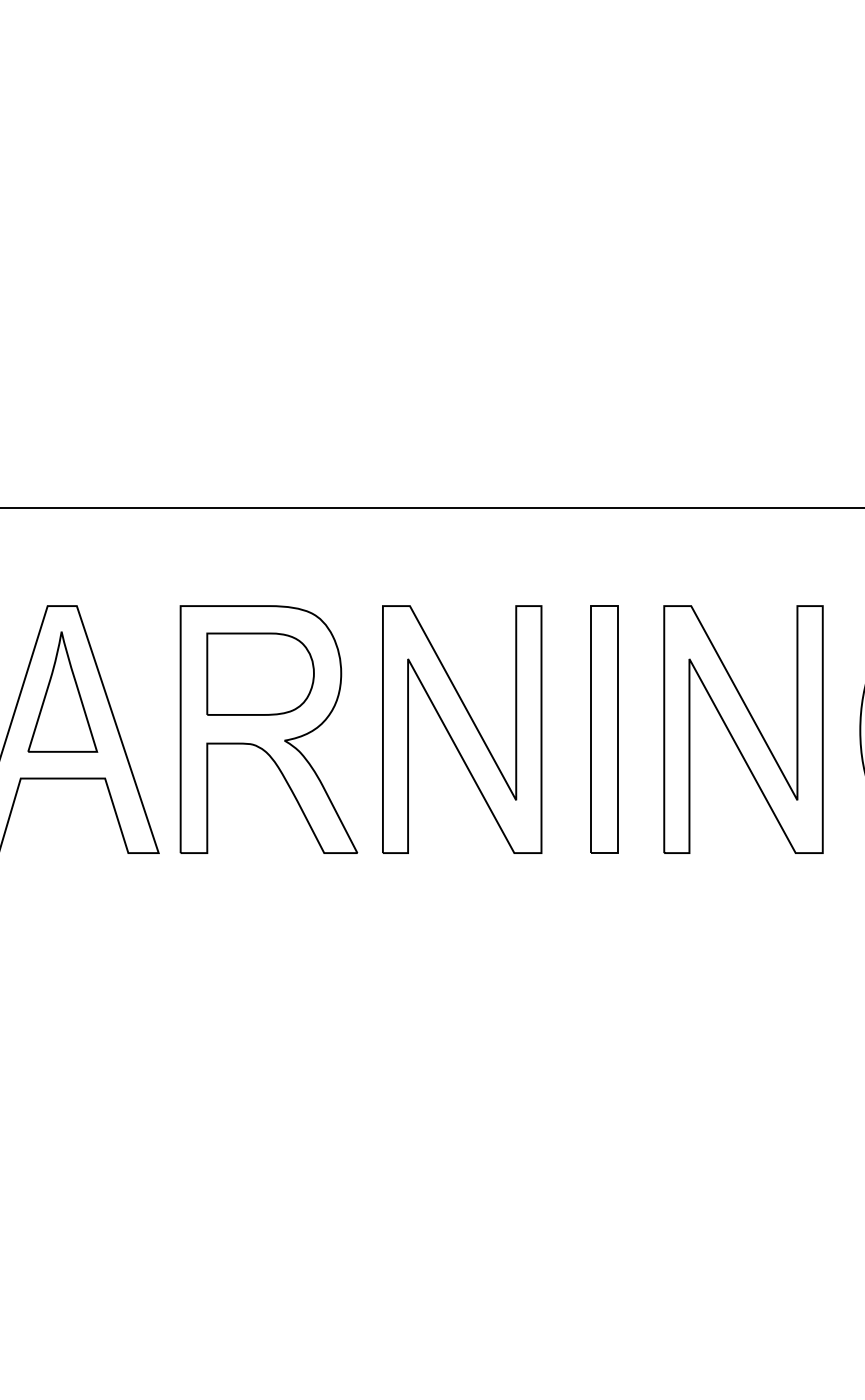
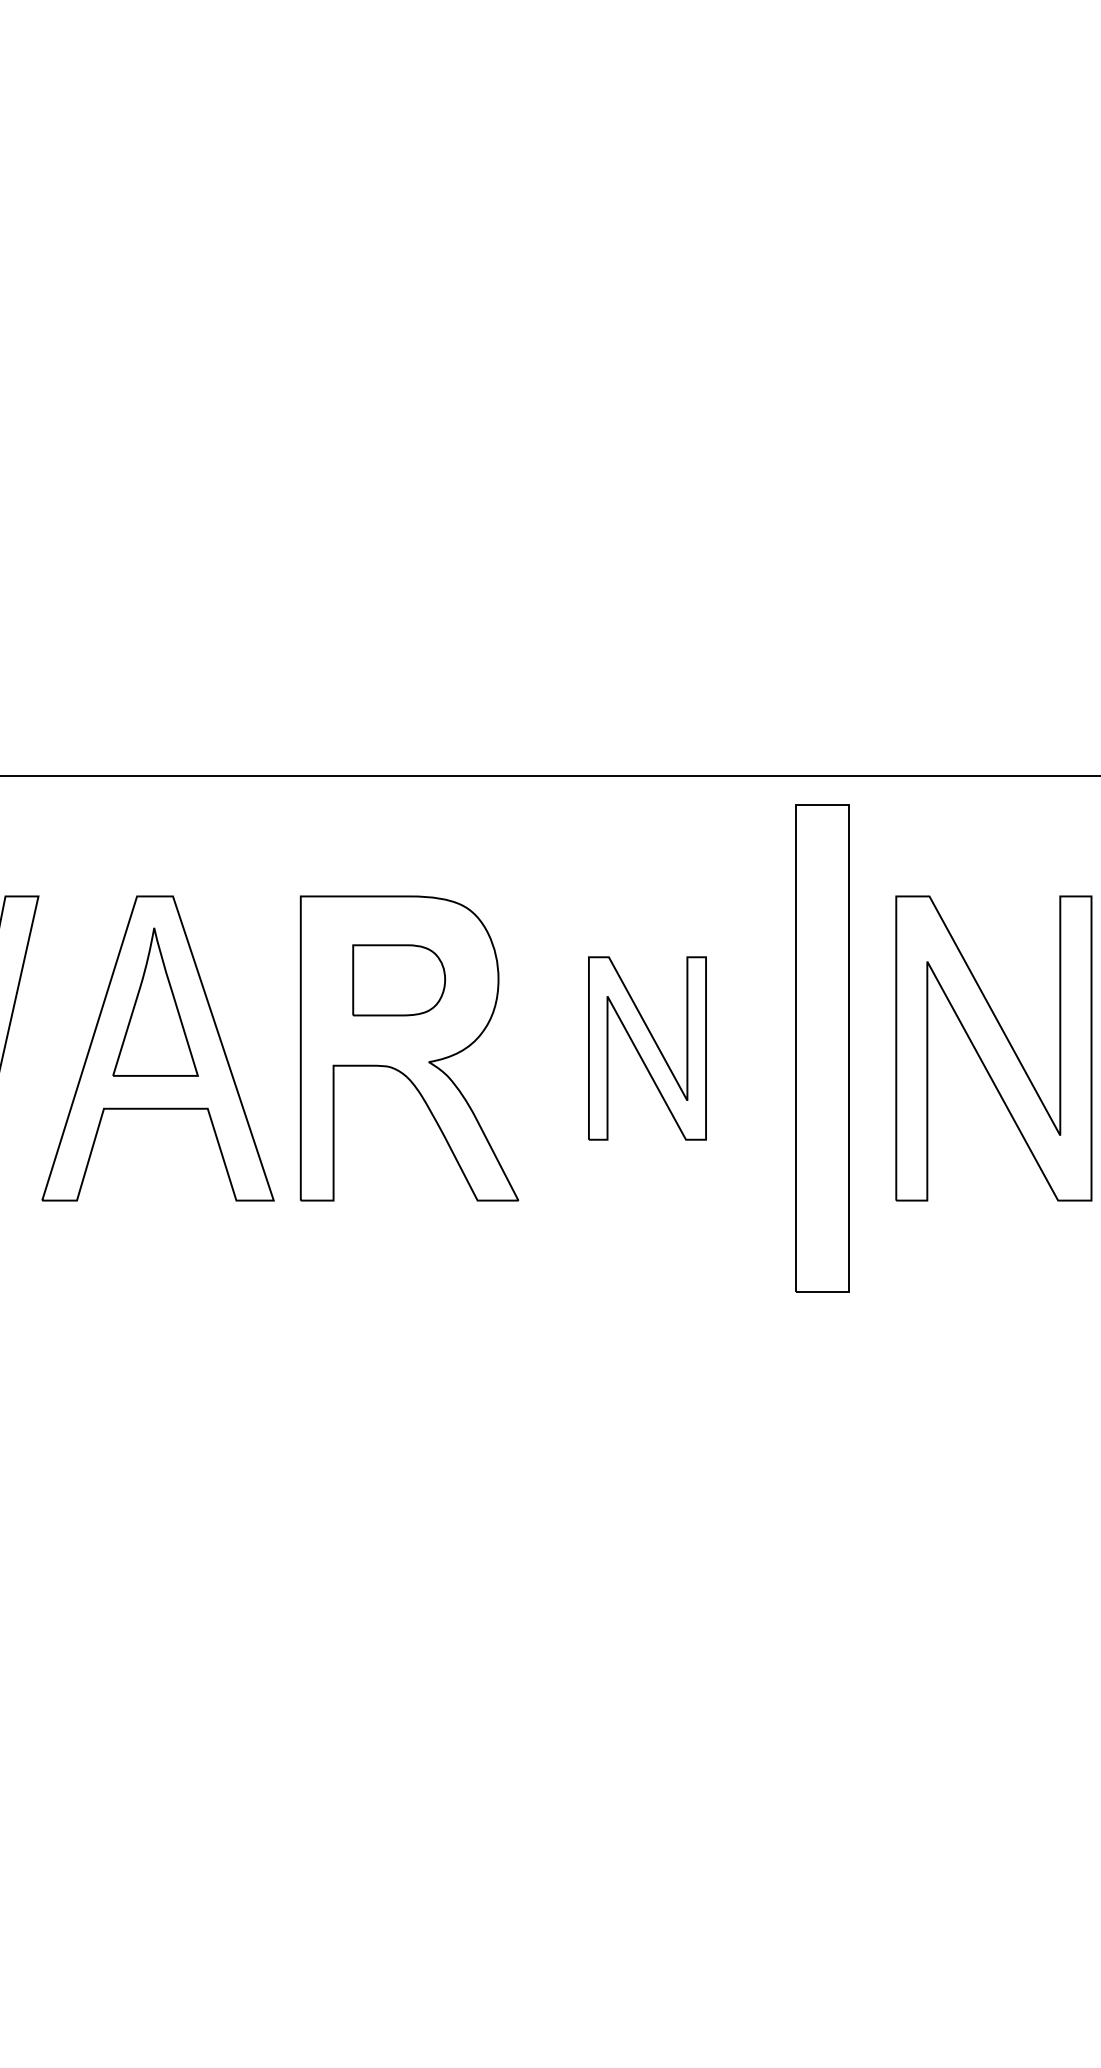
part: (260, 674) -> (398, 980), size x0.7
part: (462, 729) -> (647, 1048), size x0.6
part: (604, 729) -> (822, 1048), size x1.6

